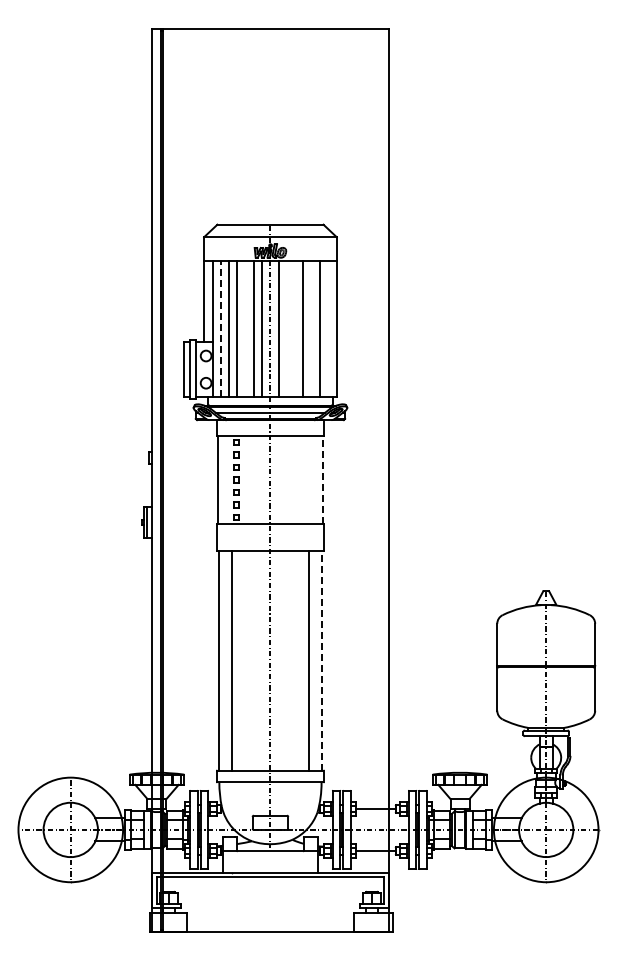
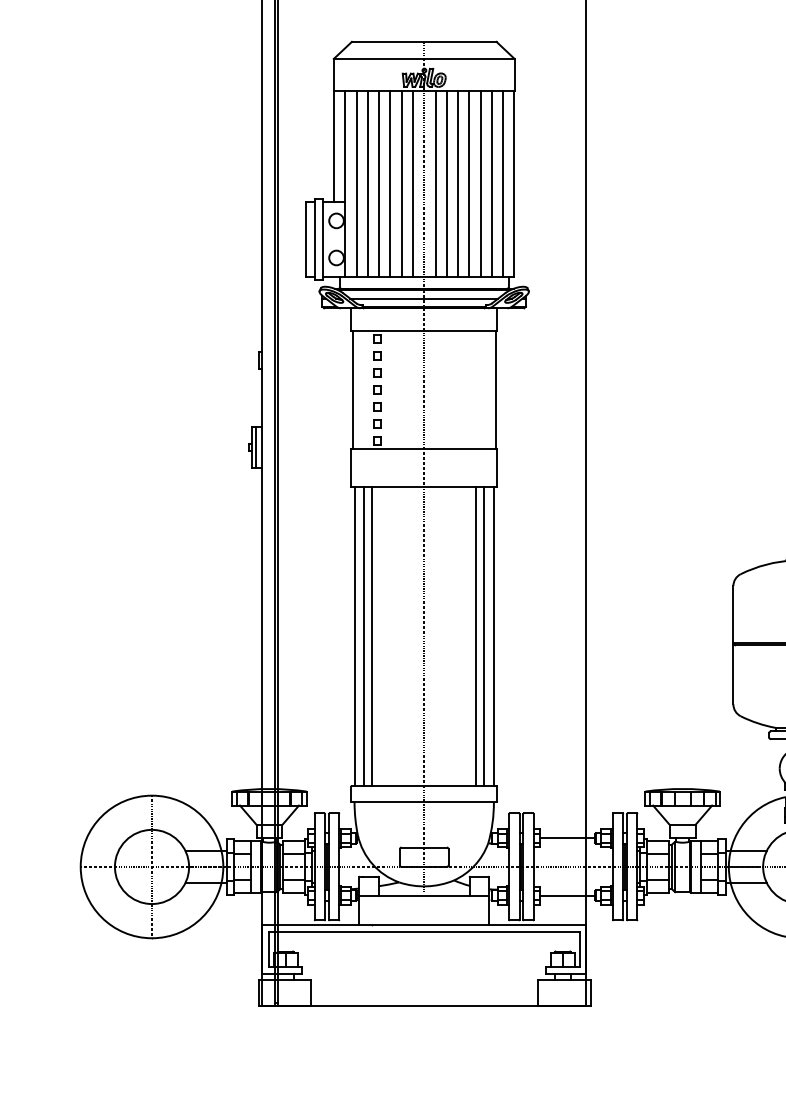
line: (220, 328) -> (356, 183), dashed -> solid
line: (245, 328) -> (390, 183), added
line: (286, 328) -> (446, 183), added
line: (295, 328) -> (458, 183), added
line: (311, 328) -> (480, 183), added
line: (328, 328) -> (503, 183), added
line: (322, 480) -> (495, 390), dashed -> solid
line: (226, 660) -> (364, 635), added
line: (314, 660) -> (484, 635), added
line: (321, 660) -> (493, 635), dashed -> solid

